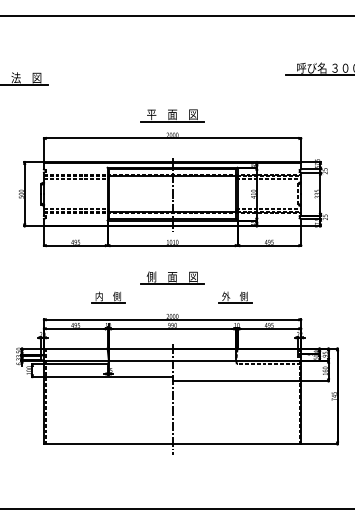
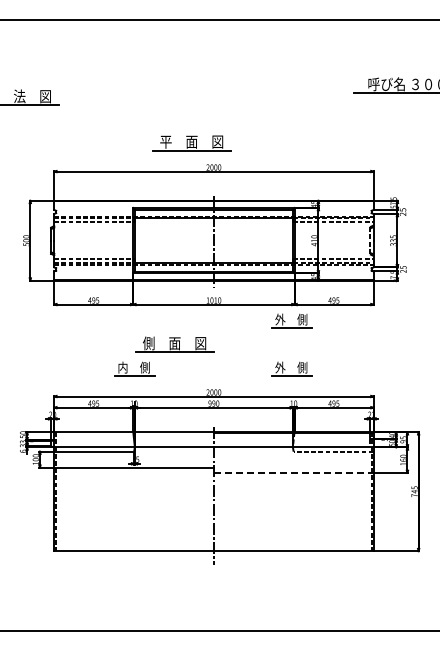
part: (172, 115) -> (191, 143), moved
part: (239, 257) -> (297, 319), added
part: (172, 277) -> (174, 344), moved
line: (236, 380) -> (293, 472), solid -> dashed

